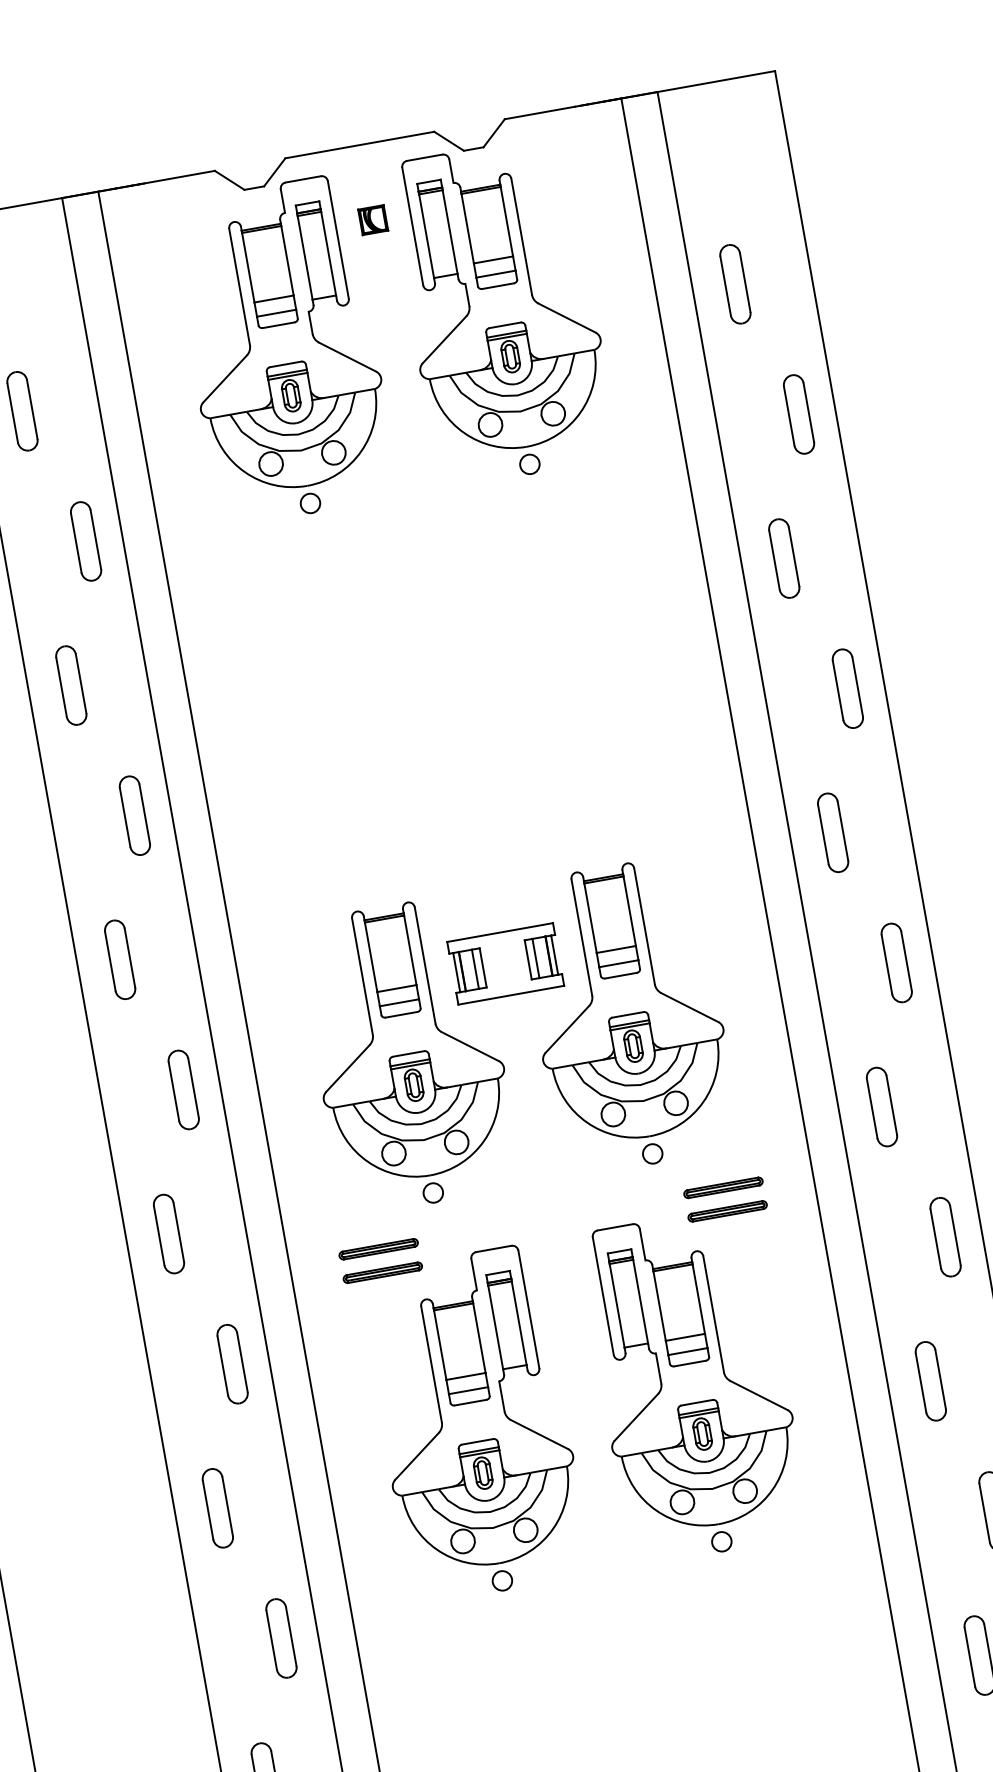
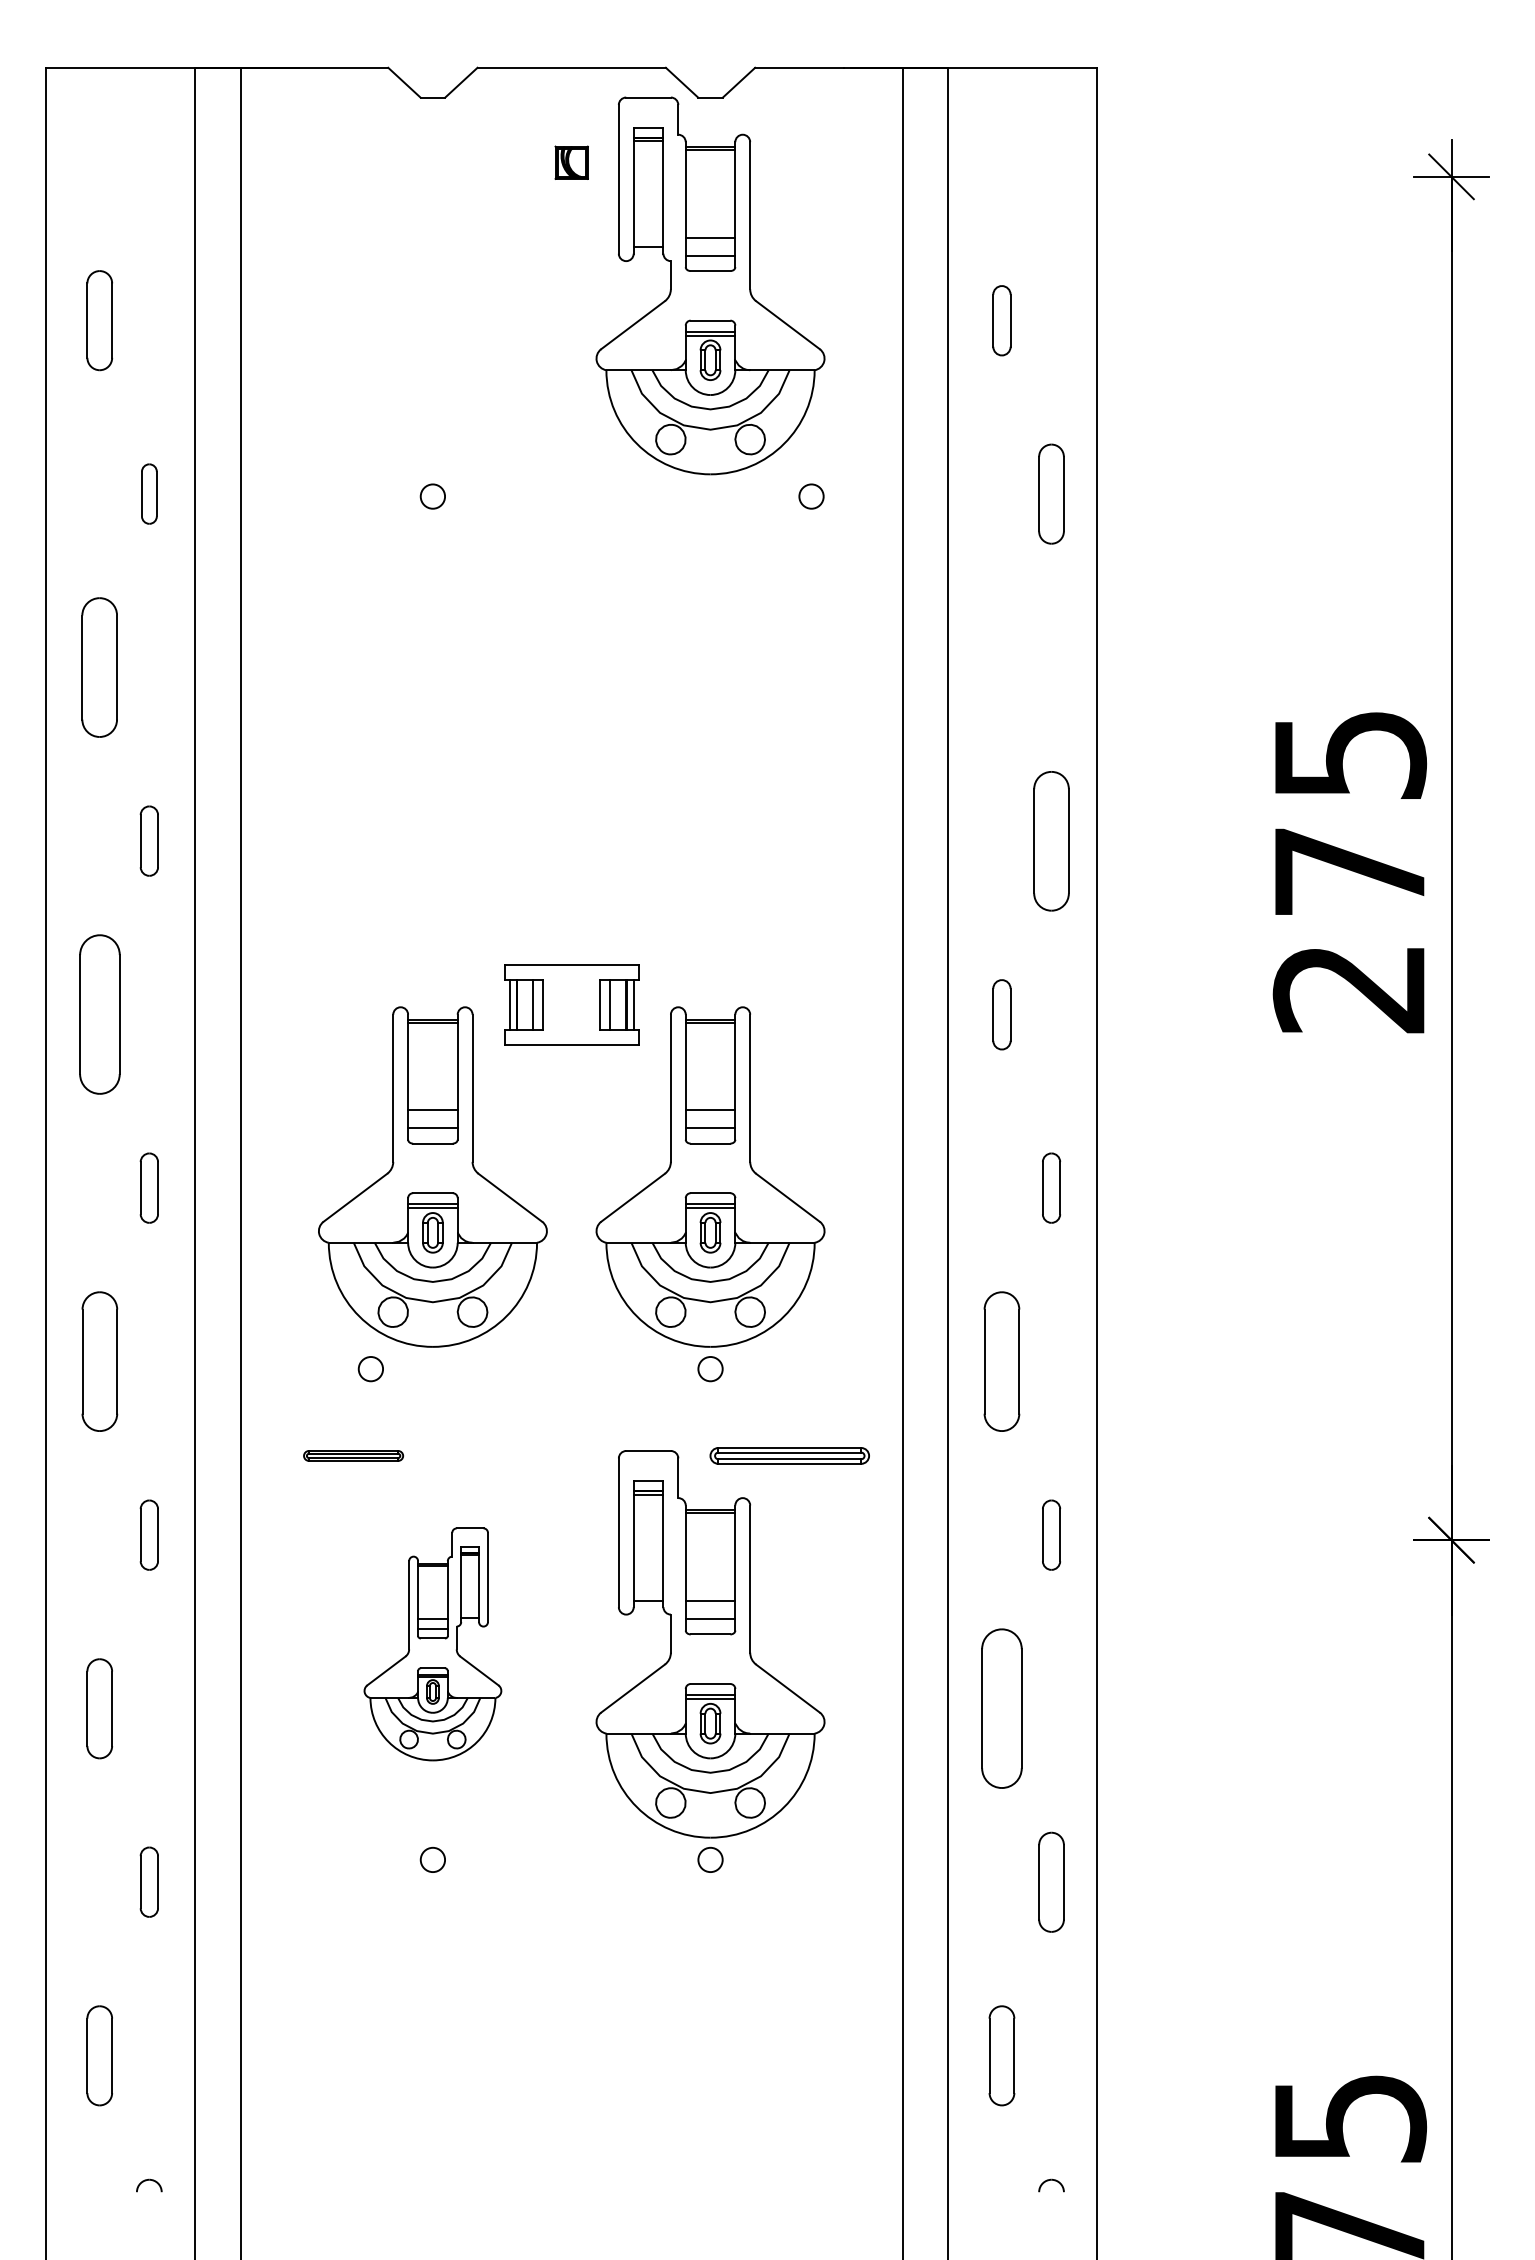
part: (735, 284) -> (1001, 320), size x0.7
part: (280, 336) -> (432, 285), removed
circle: (529, 464) -> (811, 496), moved
part: (86, 540) -> (149, 493), size x0.6
part: (783, 558) -> (1001, 667), removed
part: (71, 685) -> (99, 667), size x1.4
part: (847, 688) -> (1051, 840), size x1.4
part: (134, 815) -> (149, 840), size x0.7
part: (832, 832) -> (1001, 1014), size x0.7
part: (119, 959) -> (99, 1014), size x1.6
part: (896, 962) -> (1051, 1187), size x0.7
part: (505, 963) -> (571, 1004), moved
part: (183, 1089) -> (149, 1187), size x0.7
part: (881, 1106) -> (1001, 1361), size x1.4
part: (723, 1187) -> (789, 1425), removed
circle: (433, 1193) -> (370, 1369), moved
part: (727, 1211) -> (789, 1455), size x1.6
part: (168, 1233) -> (99, 1361), size x1.4
part: (945, 1236) -> (1051, 1534), size x0.7
part: (378, 1248) -> (353, 1425), removed
part: (232, 1363) -> (149, 1534), size x0.7
part: (930, 1381) -> (1001, 1708), size x1.6
part: (471, 1410) -> (432, 1644), size x0.6
part: (281, 1637) -> (149, 1881), size x0.7

